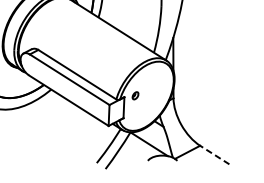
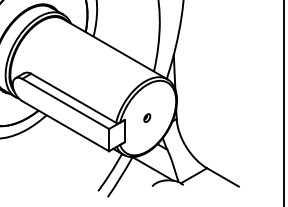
part: (135, 95) -> (147, 117), moved
line: (214, 155) -> (222, 177), dashed -> solid

